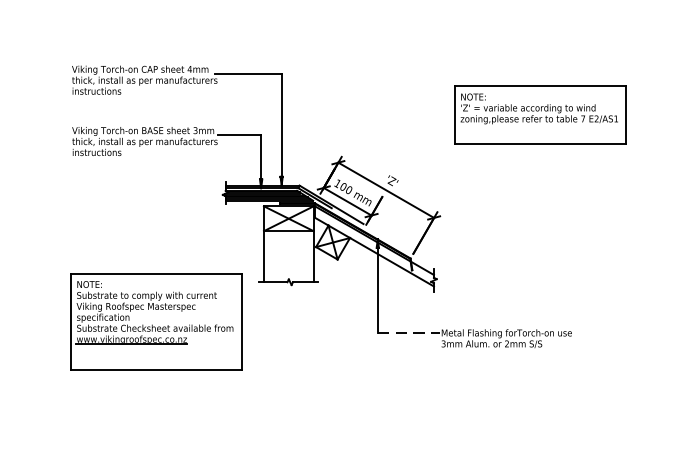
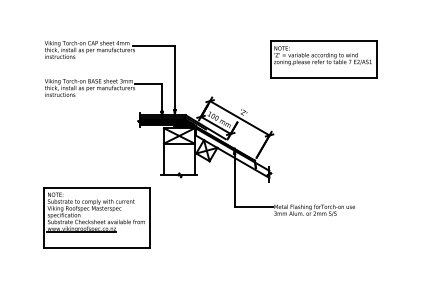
part: (540, 114) -> (323, 59), moved
part: (155, 321) -> (96, 217), moved
line: (409, 332) -> (254, 206), dashed -> solid

